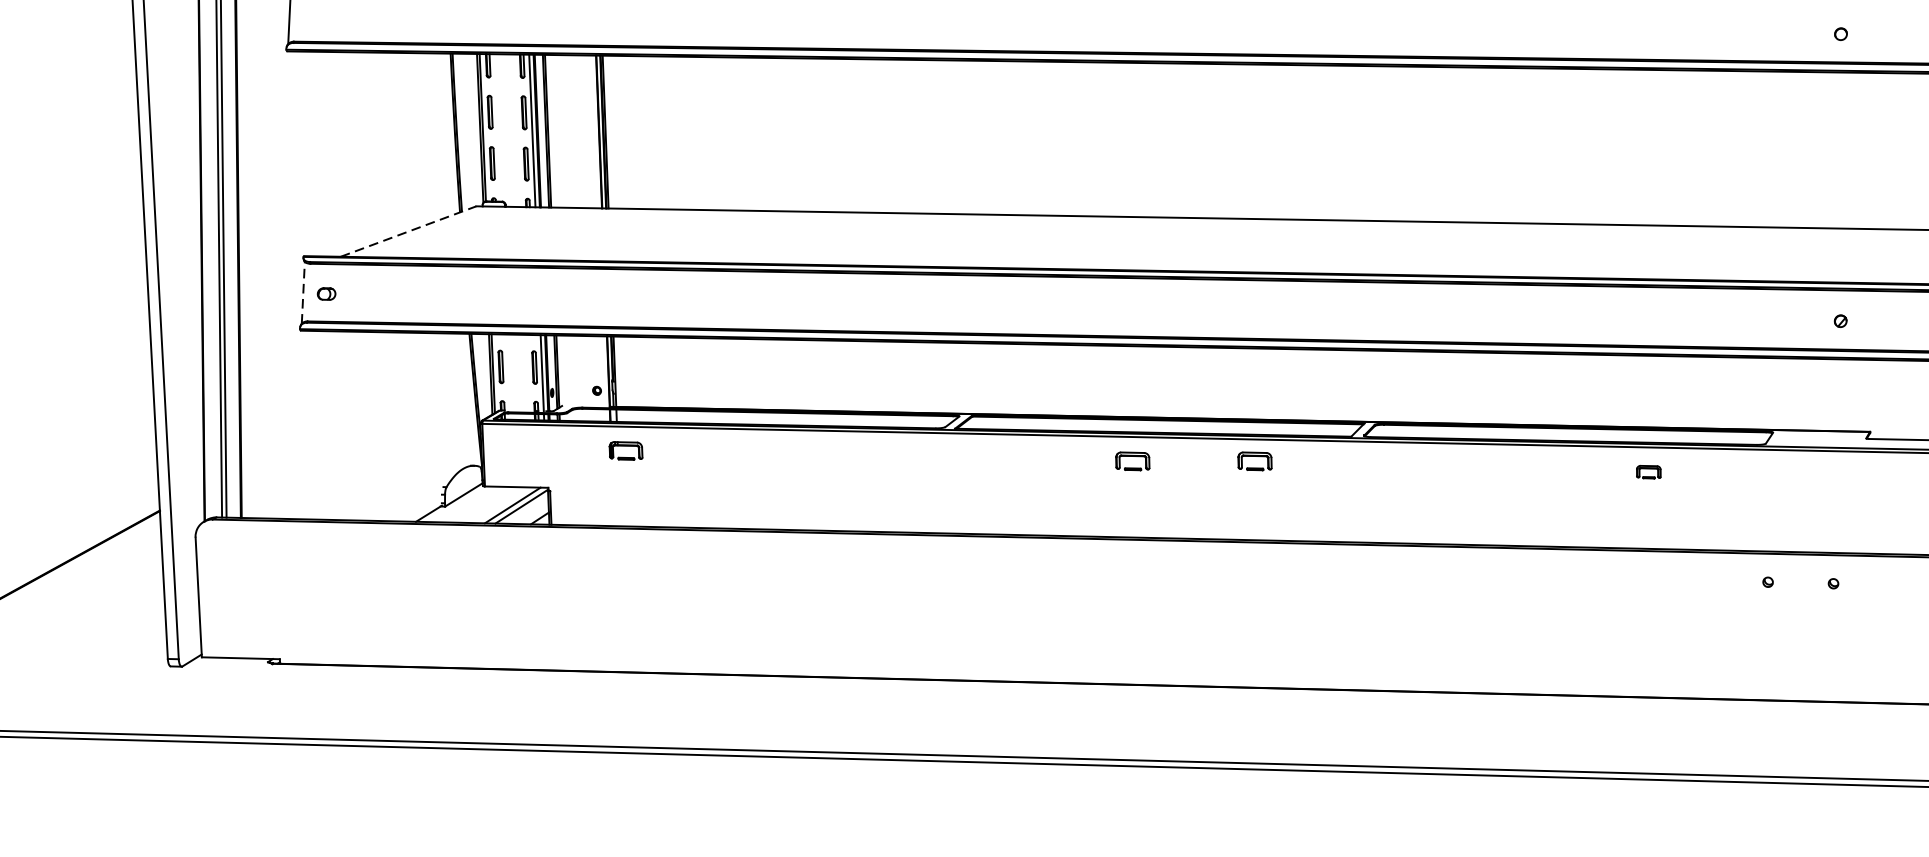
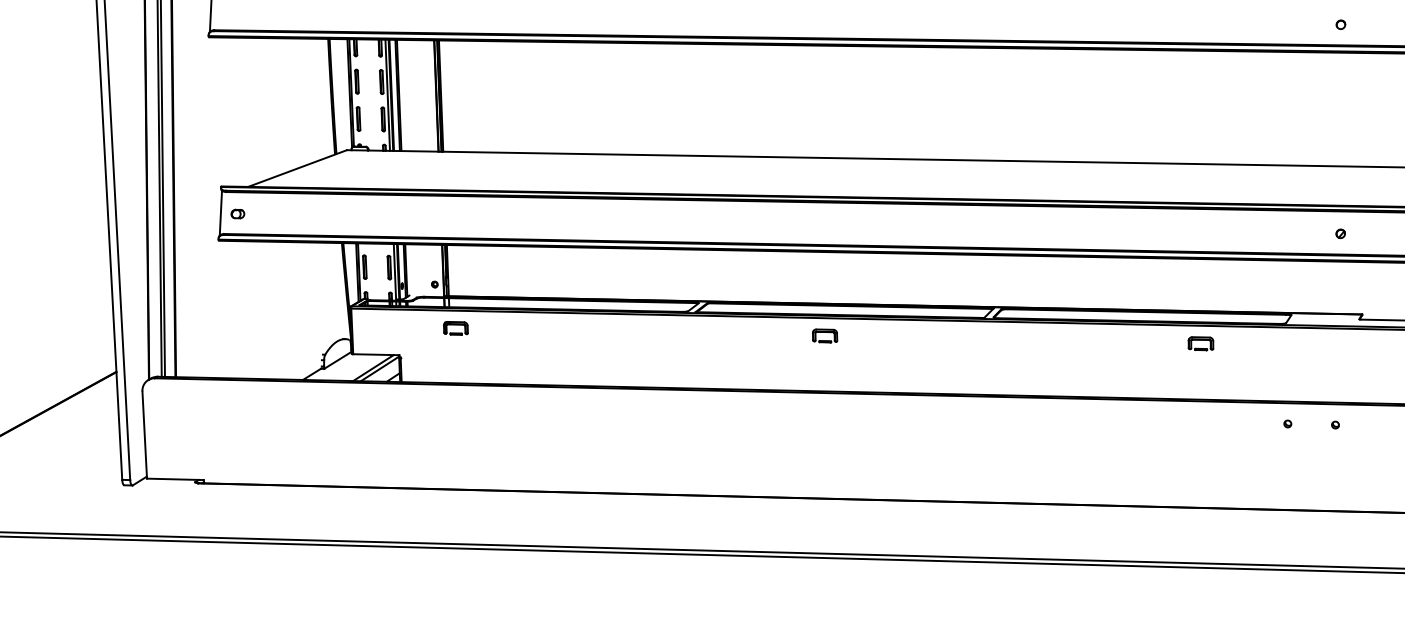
line: (408, 231) -> (297, 168), dashed -> solid
line: (302, 293) -> (220, 213), dashed -> solid
part: (1255, 460) -> (914, 335), removed
part: (1648, 471) -> (1200, 343), size x1.43

